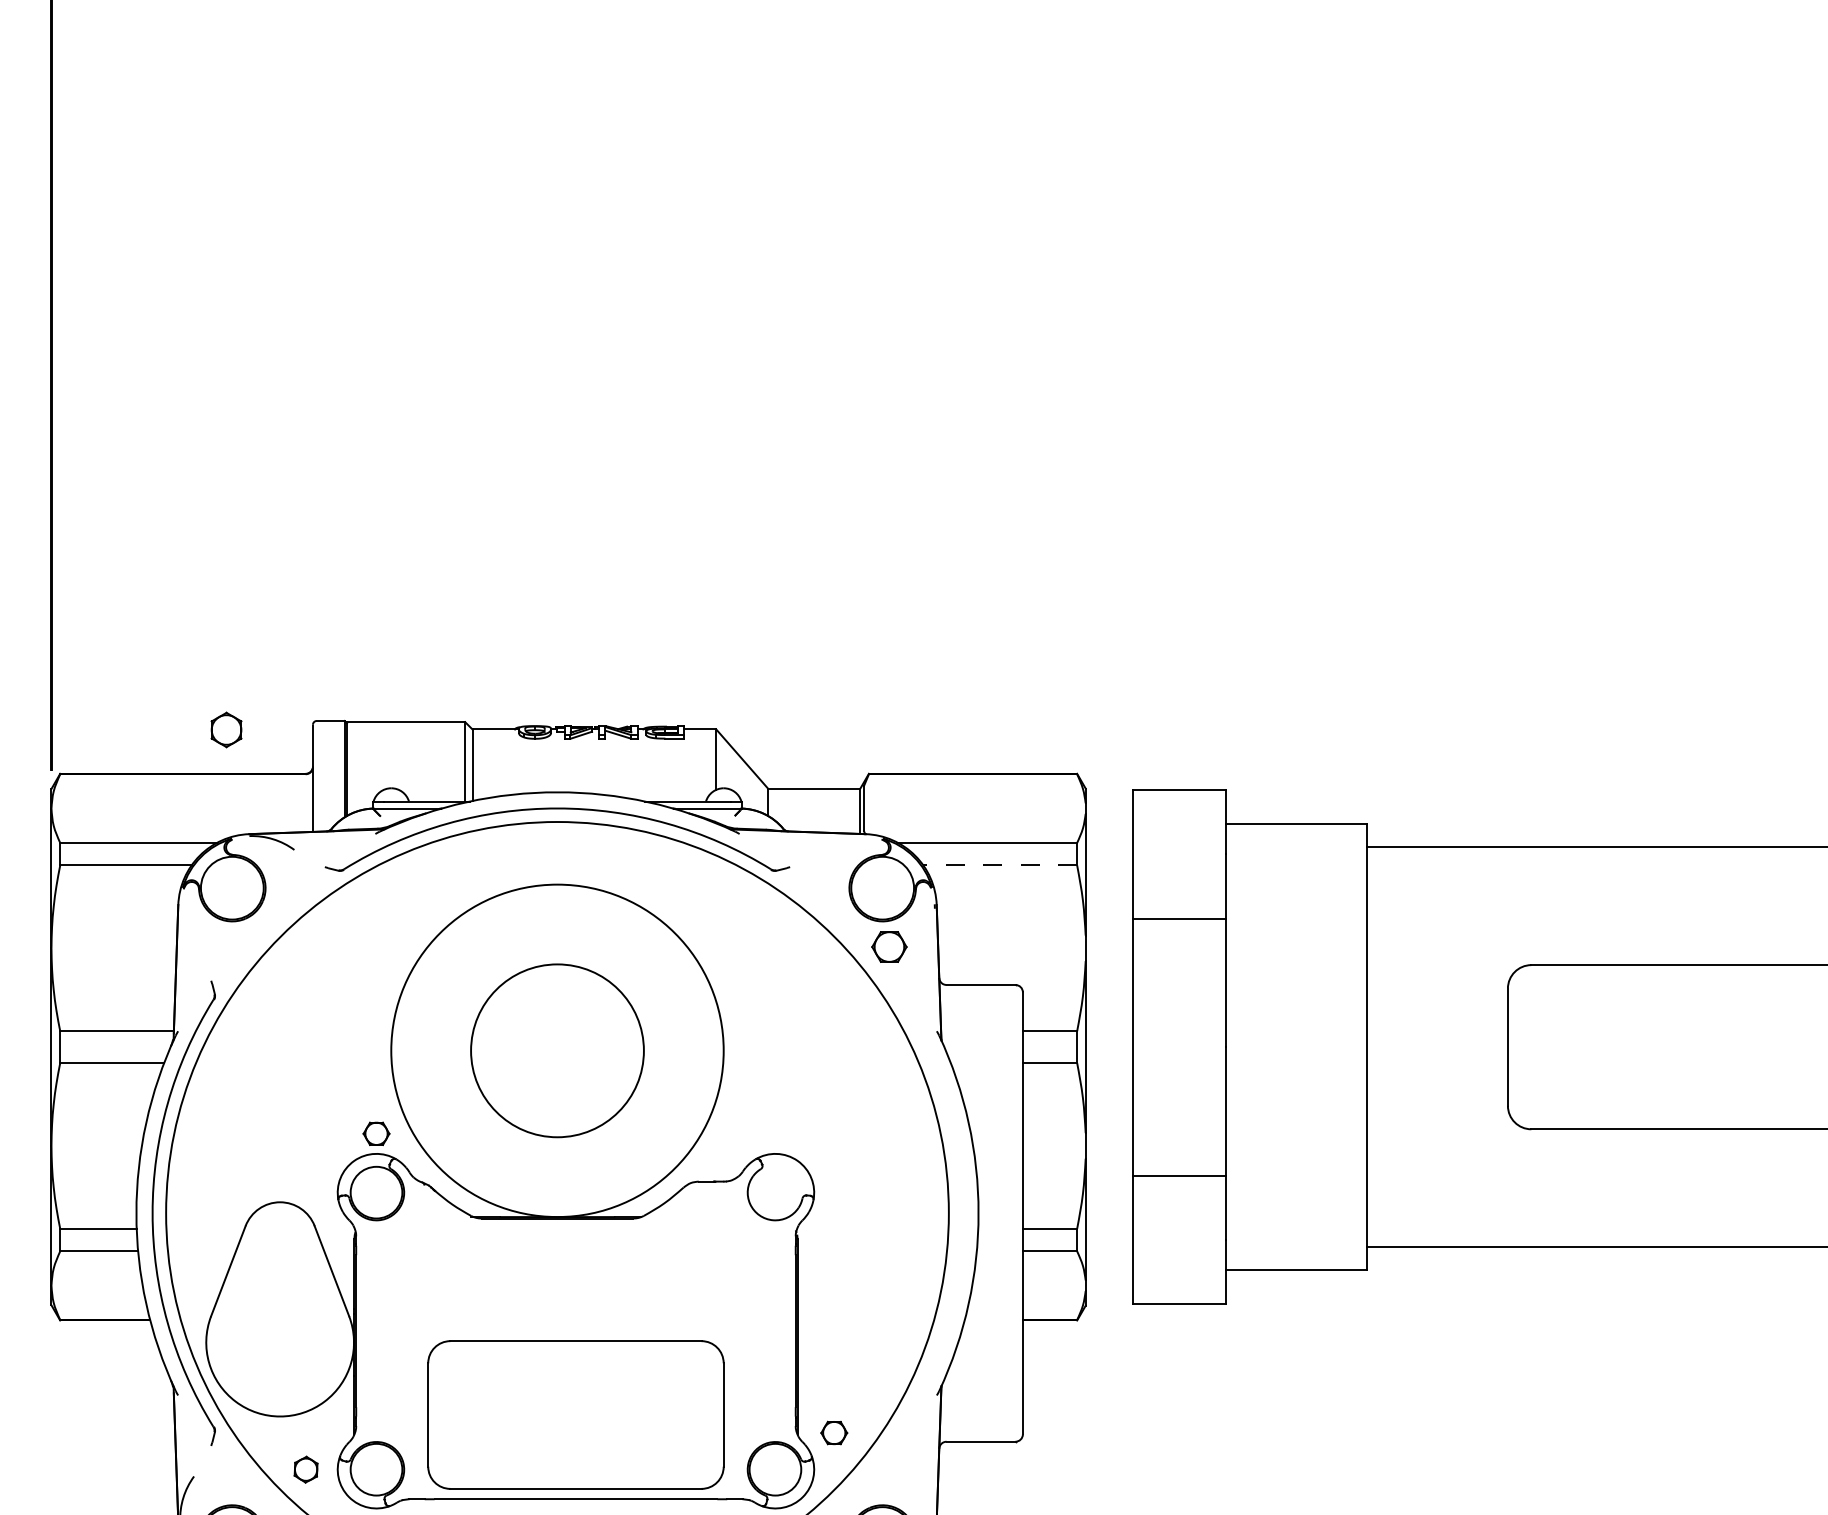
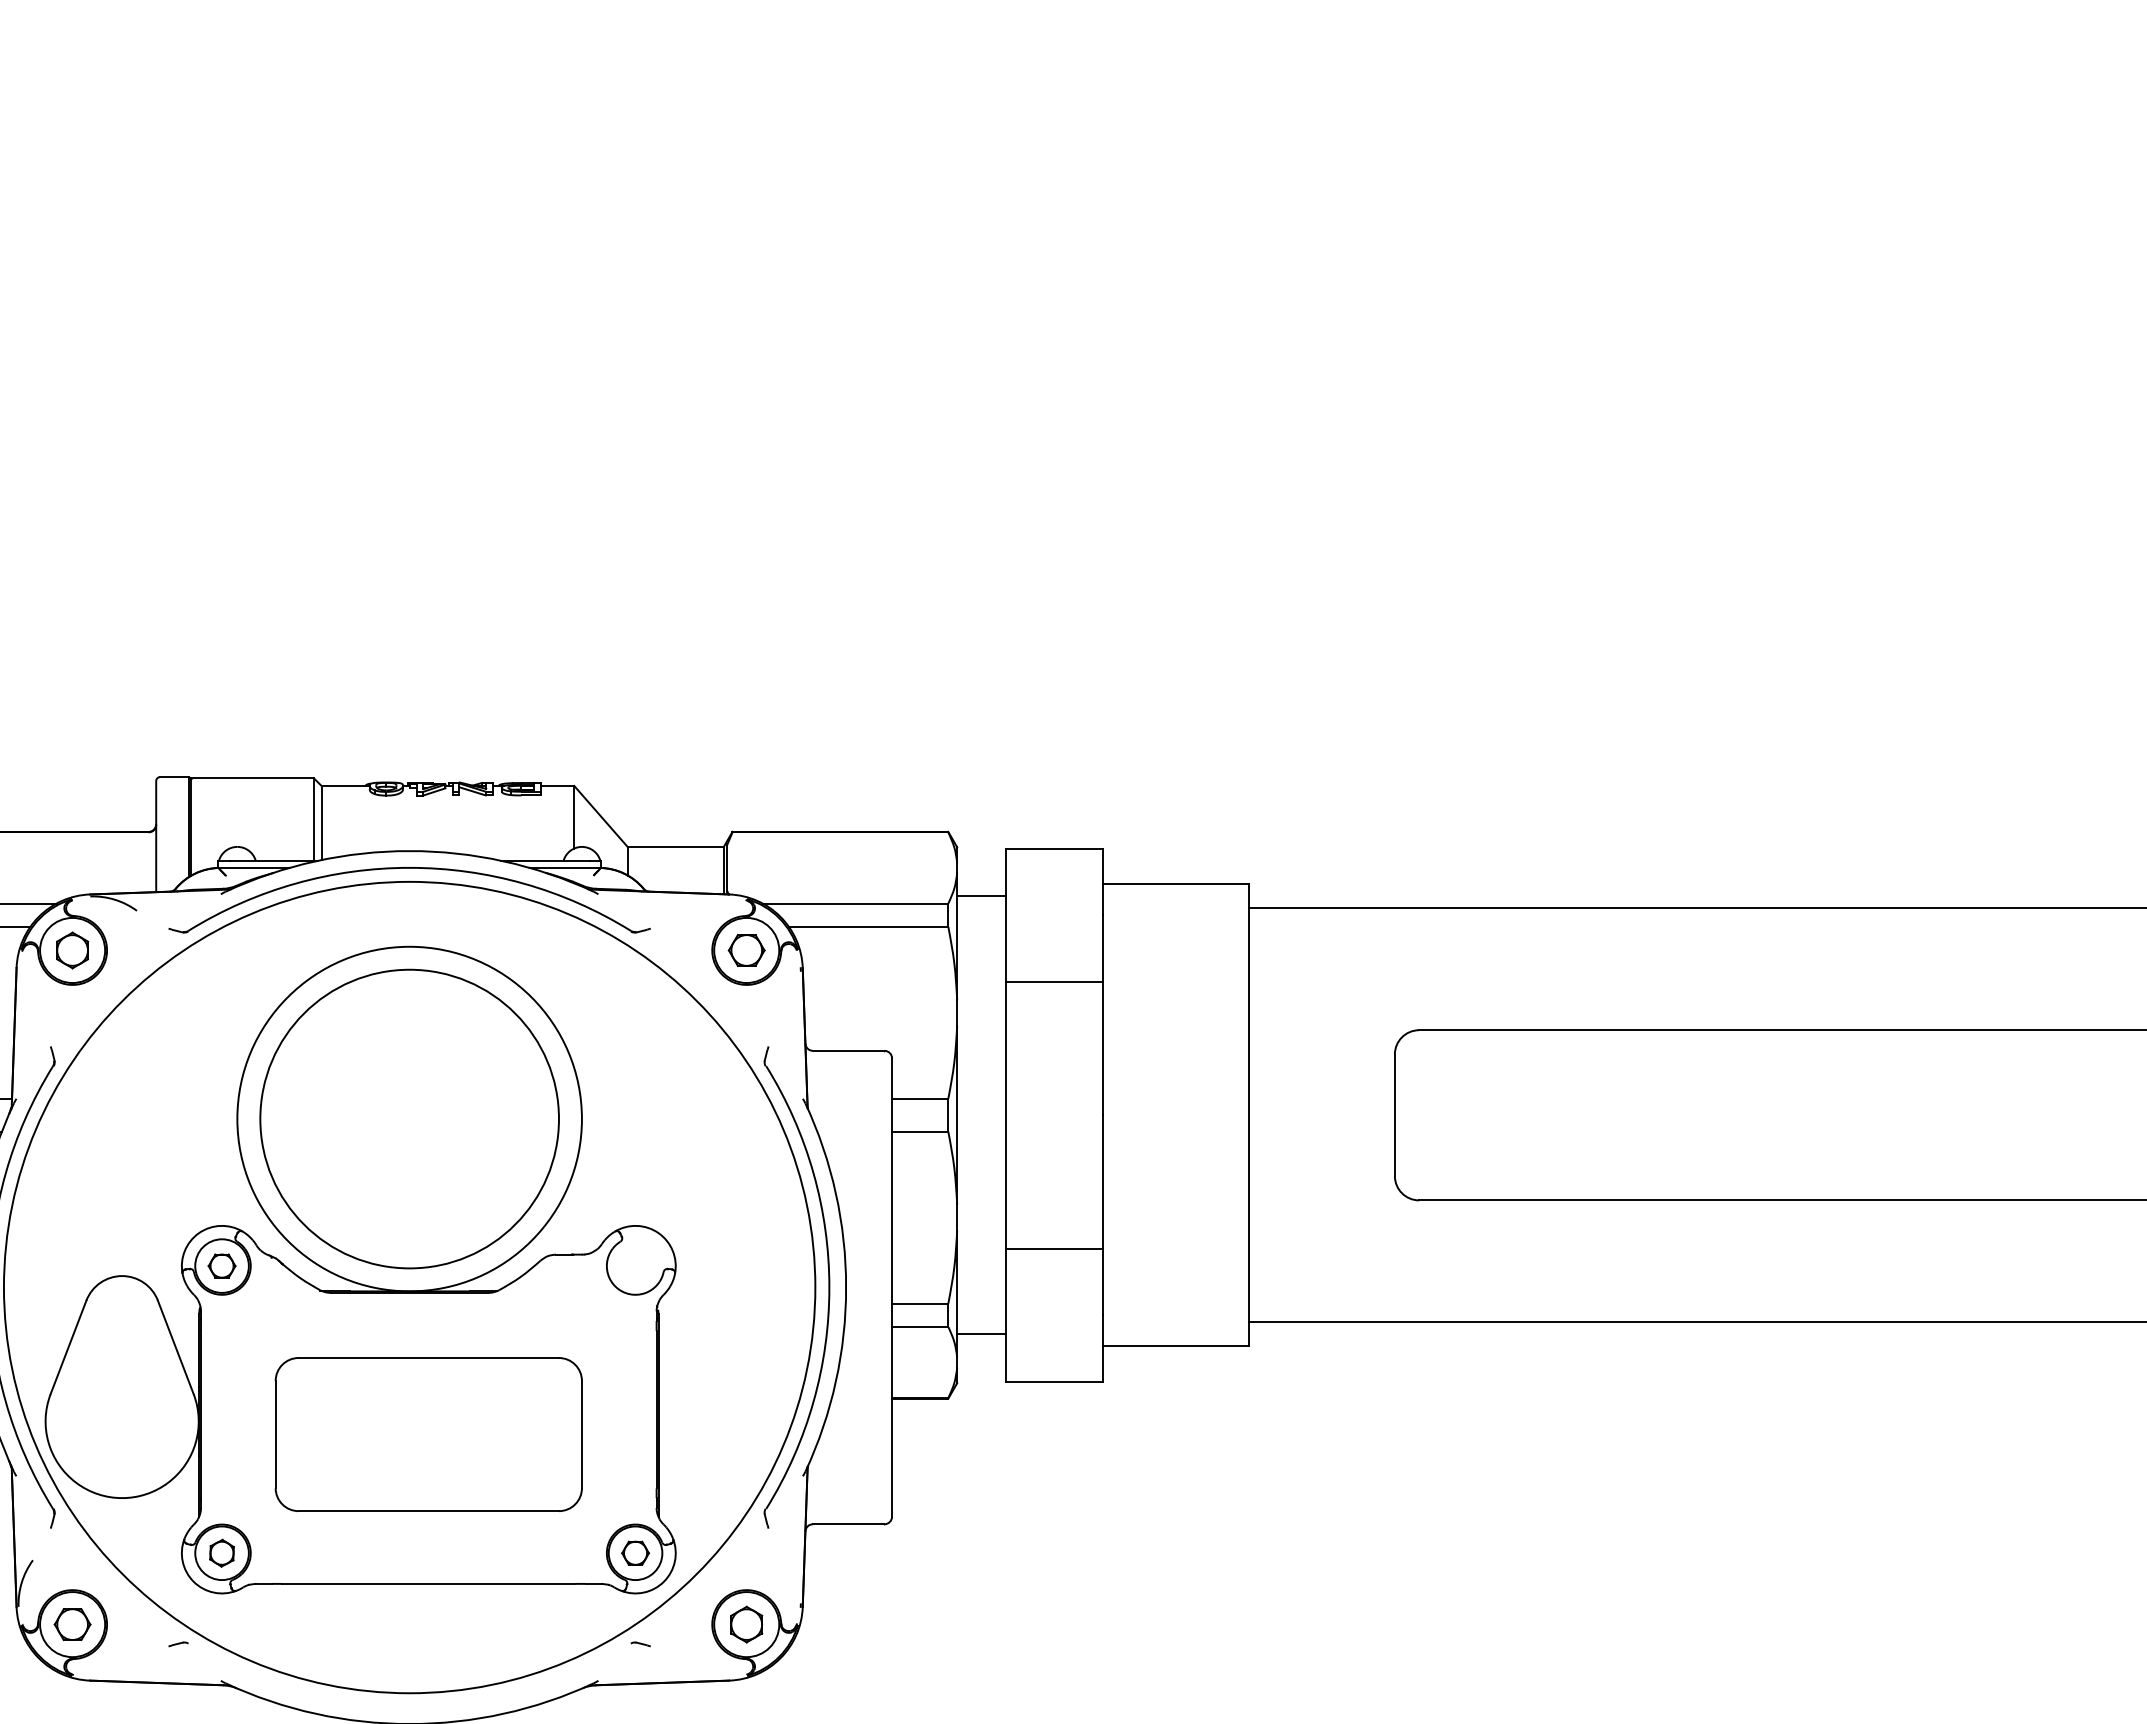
part: (226, 730) -> (72, 950), moved
line: (1109, 836) -> (981, 896), added
line: (1000, 865) -> (868, 926), dashed -> solid
part: (889, 947) -> (746, 950), moved
circle: (557, 1050) -> (409, 1118), size x1.67
part: (375, 1133) -> (221, 1265), moved
part: (961, 1213) -> (828, 1287), added
line: (1109, 1258) -> (981, 1334), added
part: (575, 1414) -> (428, 1434), moved
part: (834, 1432) -> (635, 1552), moved
part: (305, 1468) -> (221, 1552), moved

